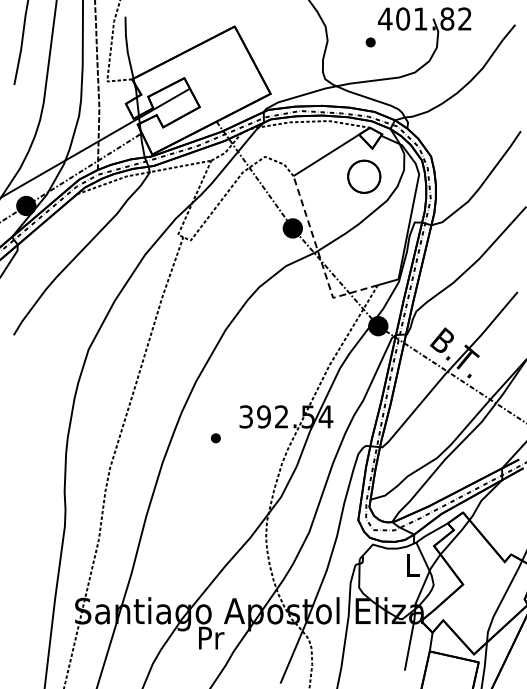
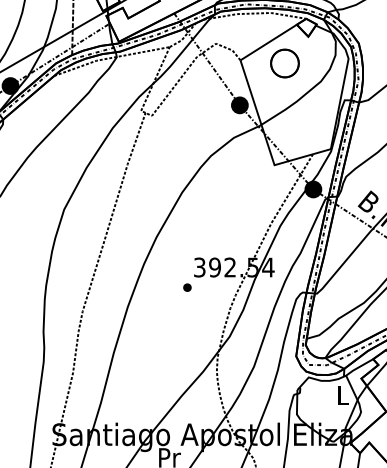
part: (364, 176) -> (285, 63), moved
line: (320, 259) -> (263, 132), dashed -> solid
part: (215, 438) -> (187, 287), moved

